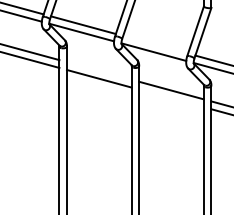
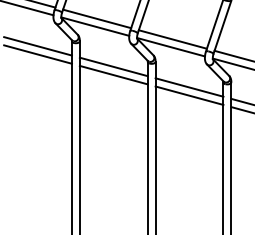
line: (155, 44) -> (172, 39), added
line: (99, 70) -> (113, 66), added
line: (171, 98) -> (189, 95), added

